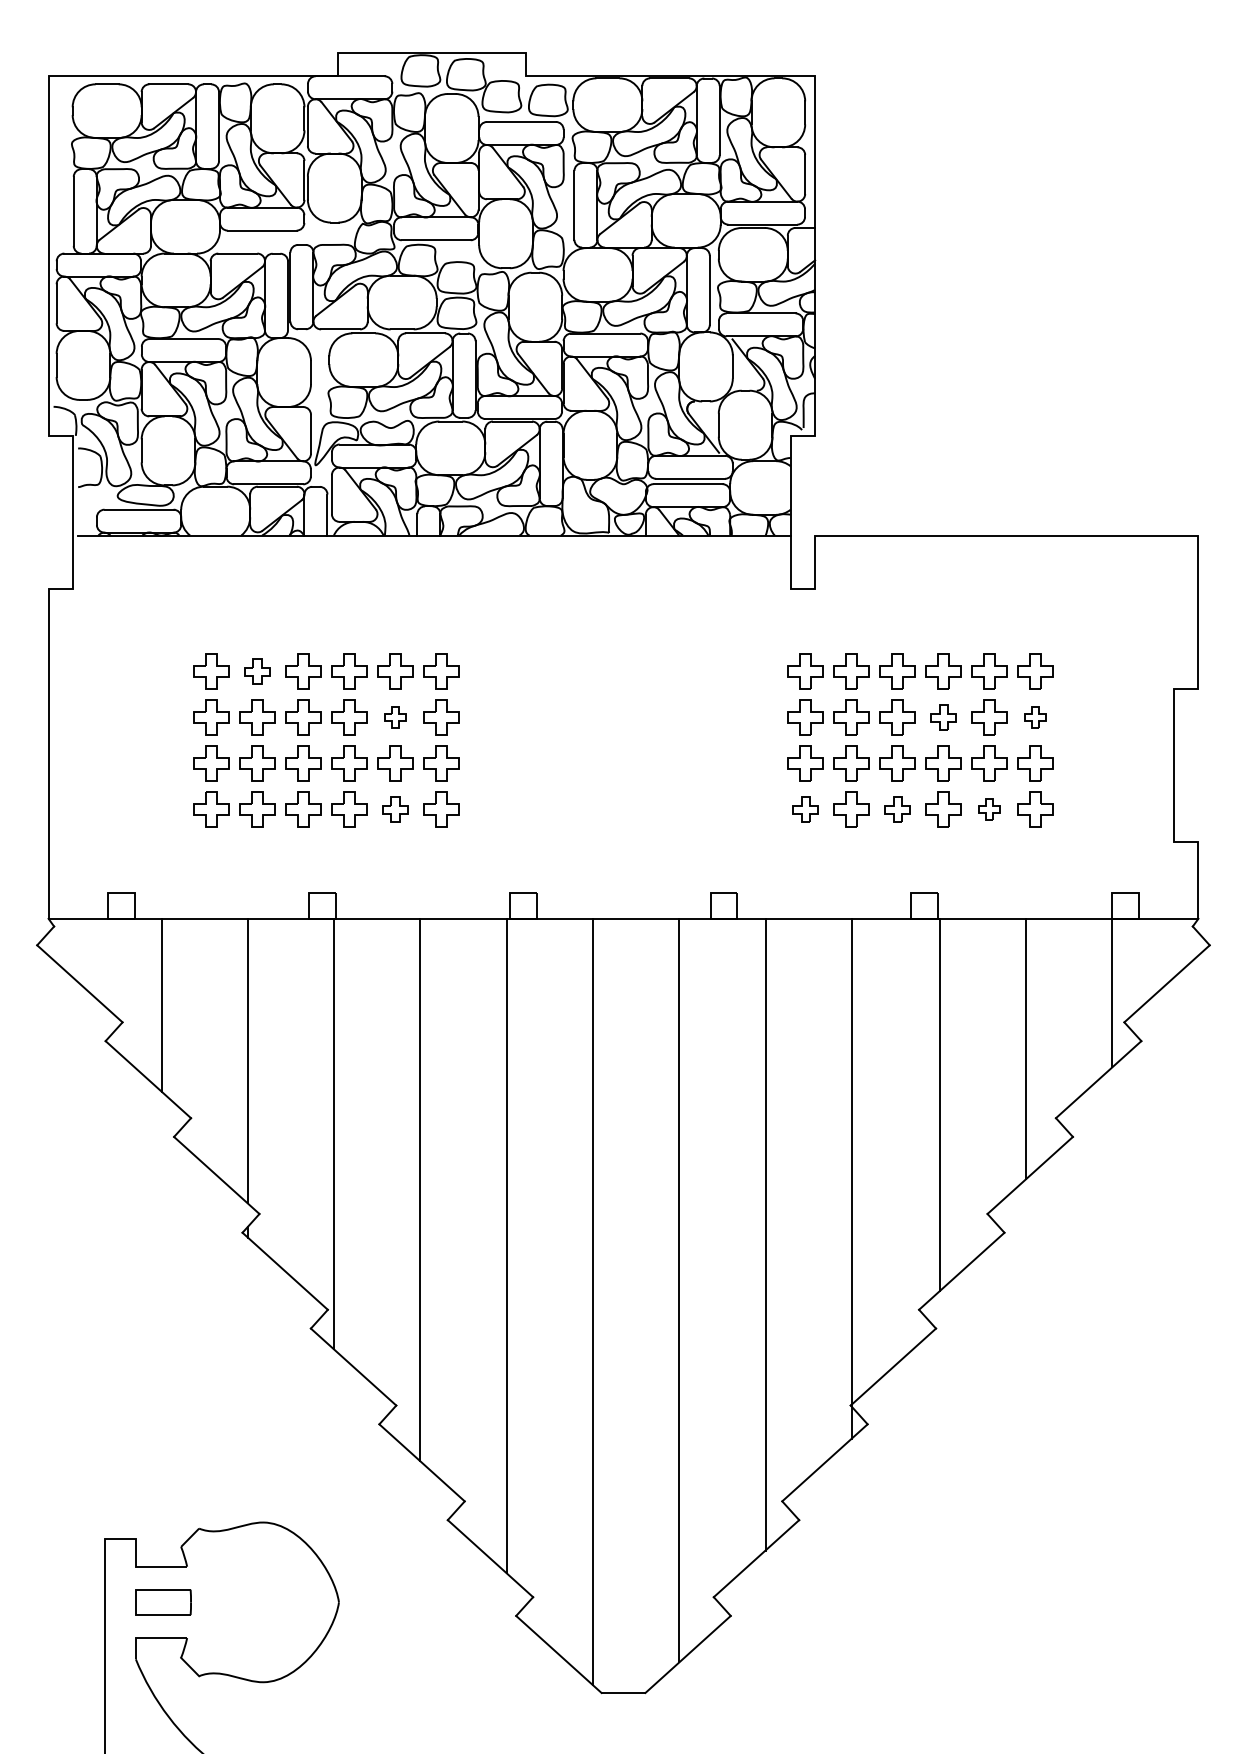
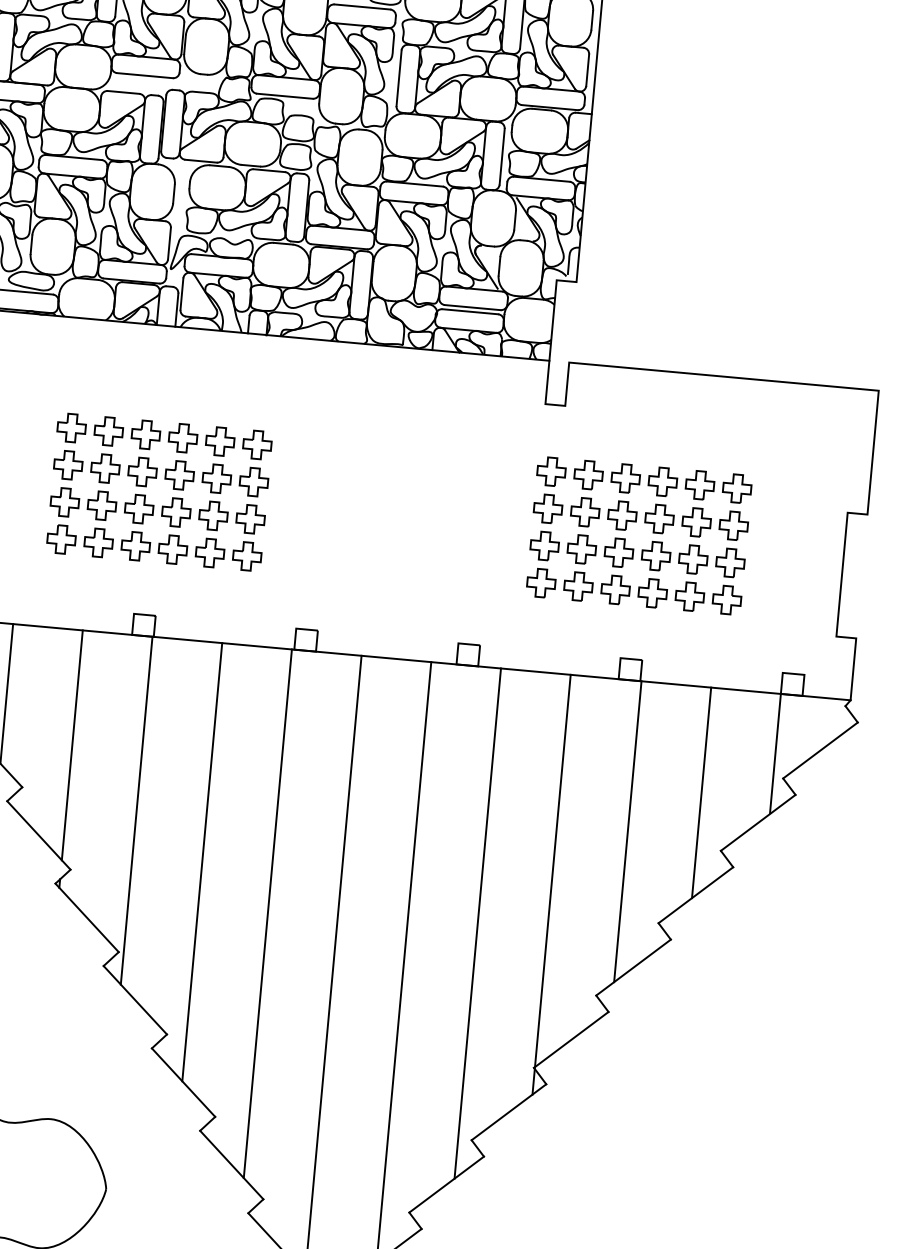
part: (257, 671) -> (108, 431), size x1.43
part: (395, 717) -> (216, 478), size x1.67
part: (943, 717) -> (659, 518), size x1.43
part: (1035, 717) -> (733, 525), size x1.67
part: (395, 809) -> (210, 553), size x1.43
part: (805, 809) -> (541, 583), size x1.43
part: (897, 809) -> (615, 589), size x1.43
part: (989, 809) -> (689, 596), size x1.67

